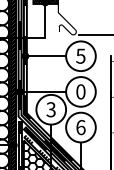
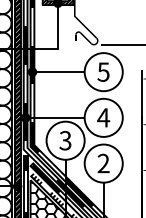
text: (80, 91) -> (103, 117), 0 -> 4
text: (80, 127) -> (103, 163), 6 -> 2

